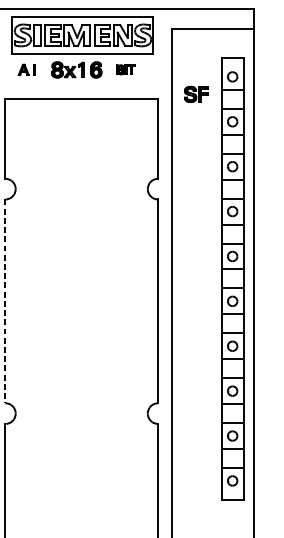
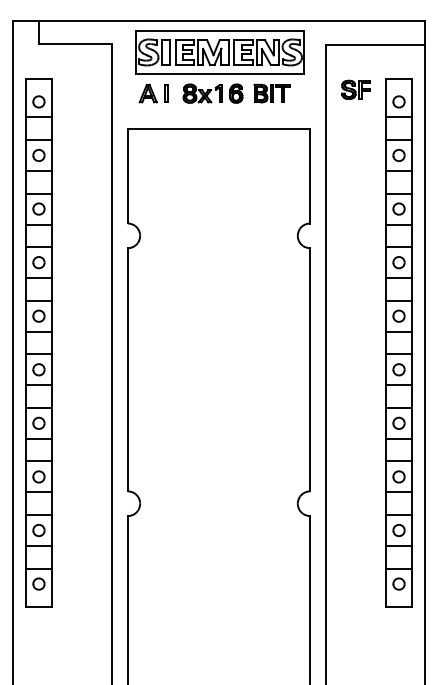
part: (26, 69) -> (153, 93), size x1.43
part: (125, 69) -> (271, 93), size x1.67
part: (196, 94) -> (355, 89), moved
line: (5, 301) -> (127, 369), dashed -> solid

